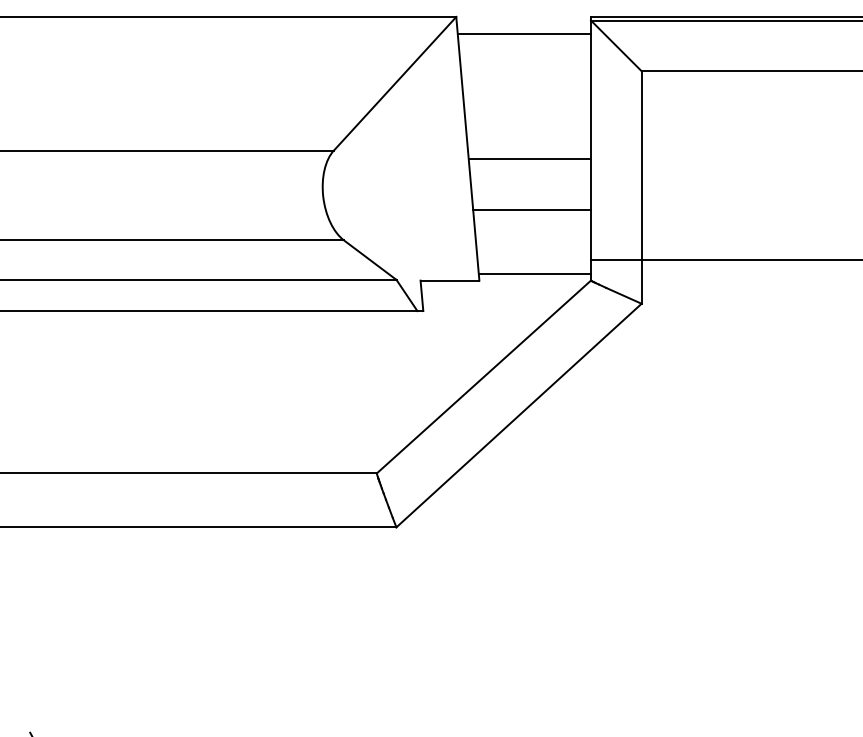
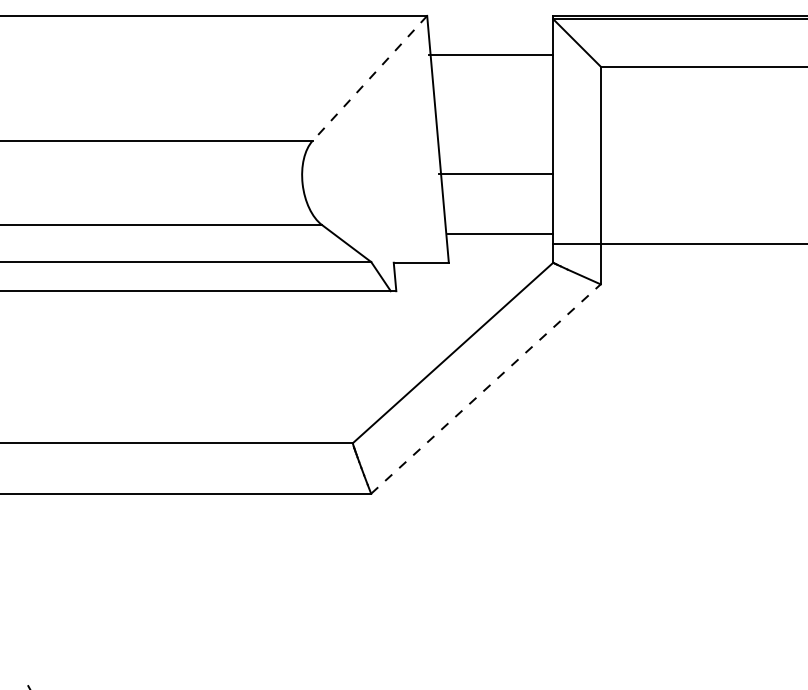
line: (523, 33) -> (490, 54), moved
line: (394, 83) -> (369, 78), solid -> dashed
line: (529, 158) -> (495, 173), moved
line: (532, 209) -> (498, 196), removed
line: (534, 273) -> (500, 234), moved
line: (519, 414) -> (486, 388), solid -> dashed

